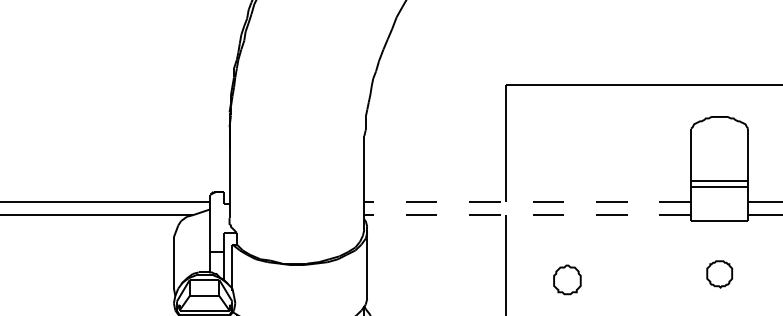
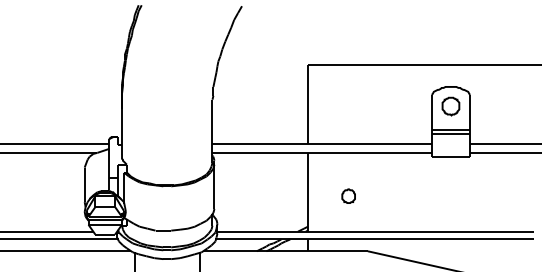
line: (528, 202) -> (322, 144), dashed -> solid
line: (528, 214) -> (322, 152), dashed -> solid
part: (719, 274) -> (450, 106), moved
part: (567, 278) -> (348, 195), size x0.71

